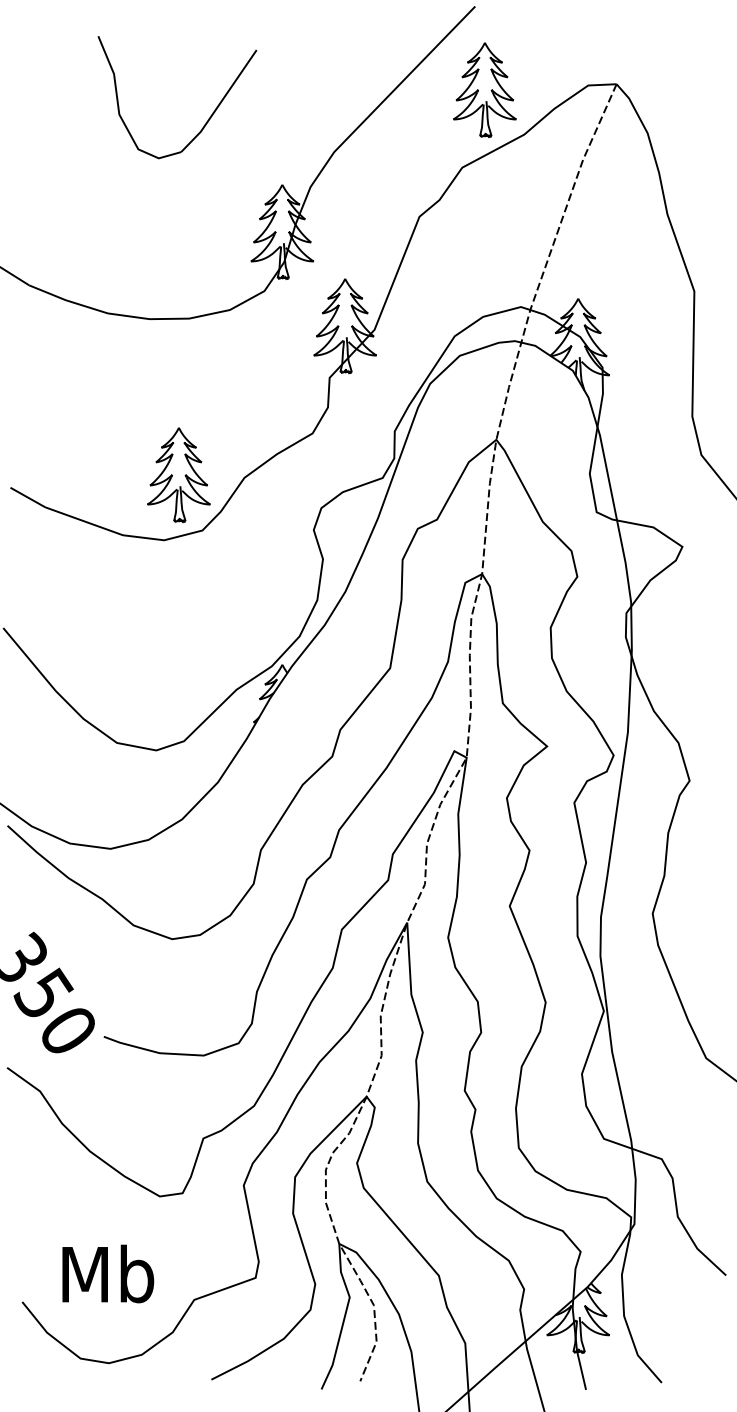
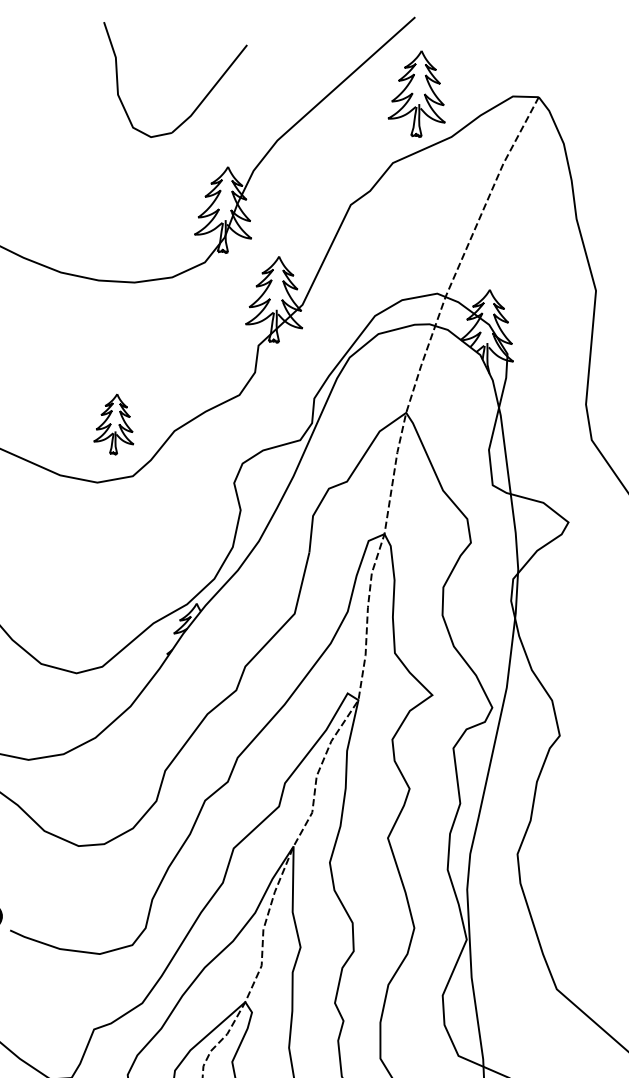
part: (208, 118) -> (198, 104), moved
part: (178, 474) -> (114, 423), size x0.7

